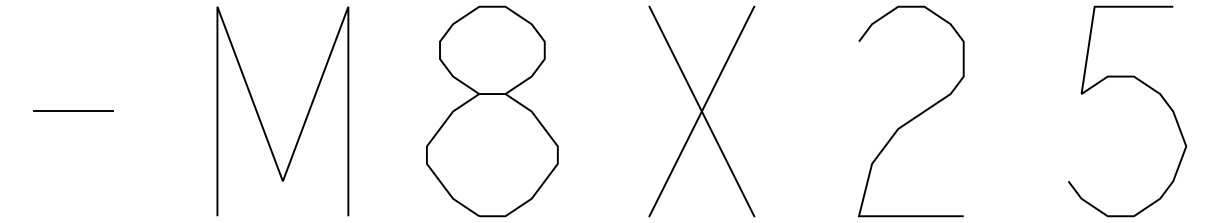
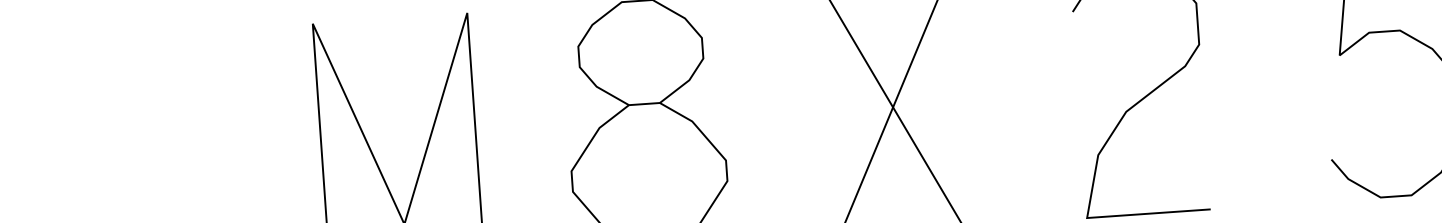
line: (73, 111) -> (151, 159), removed

